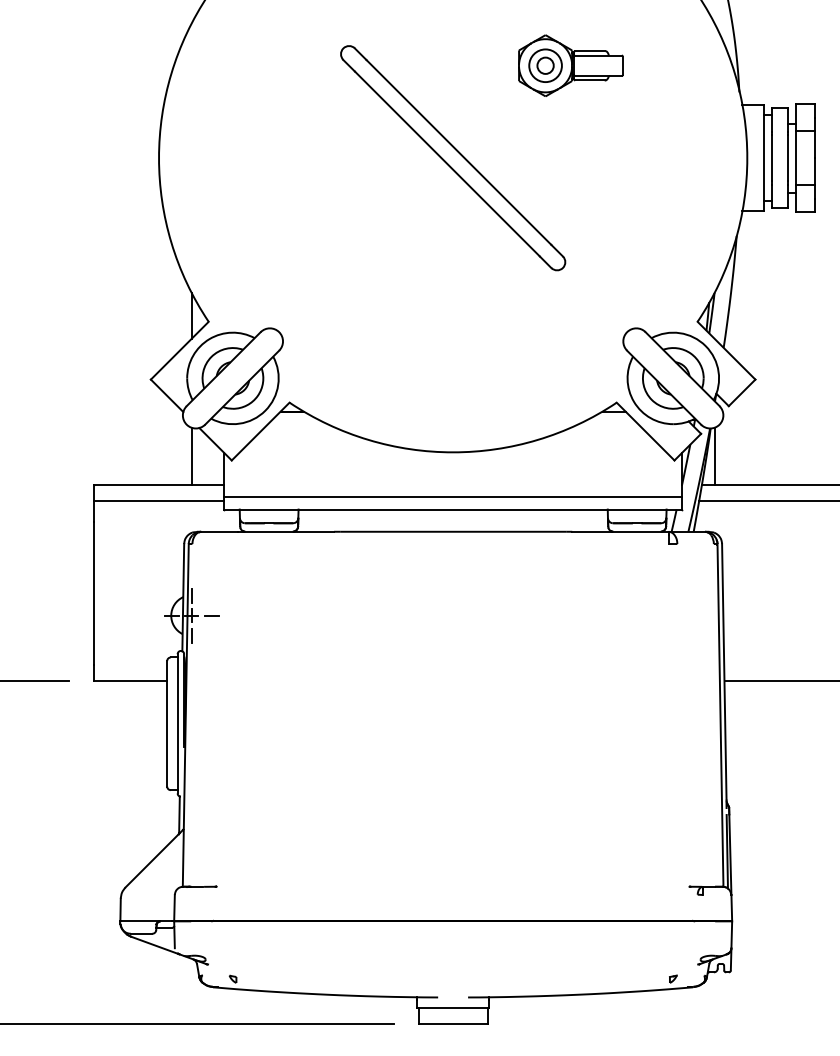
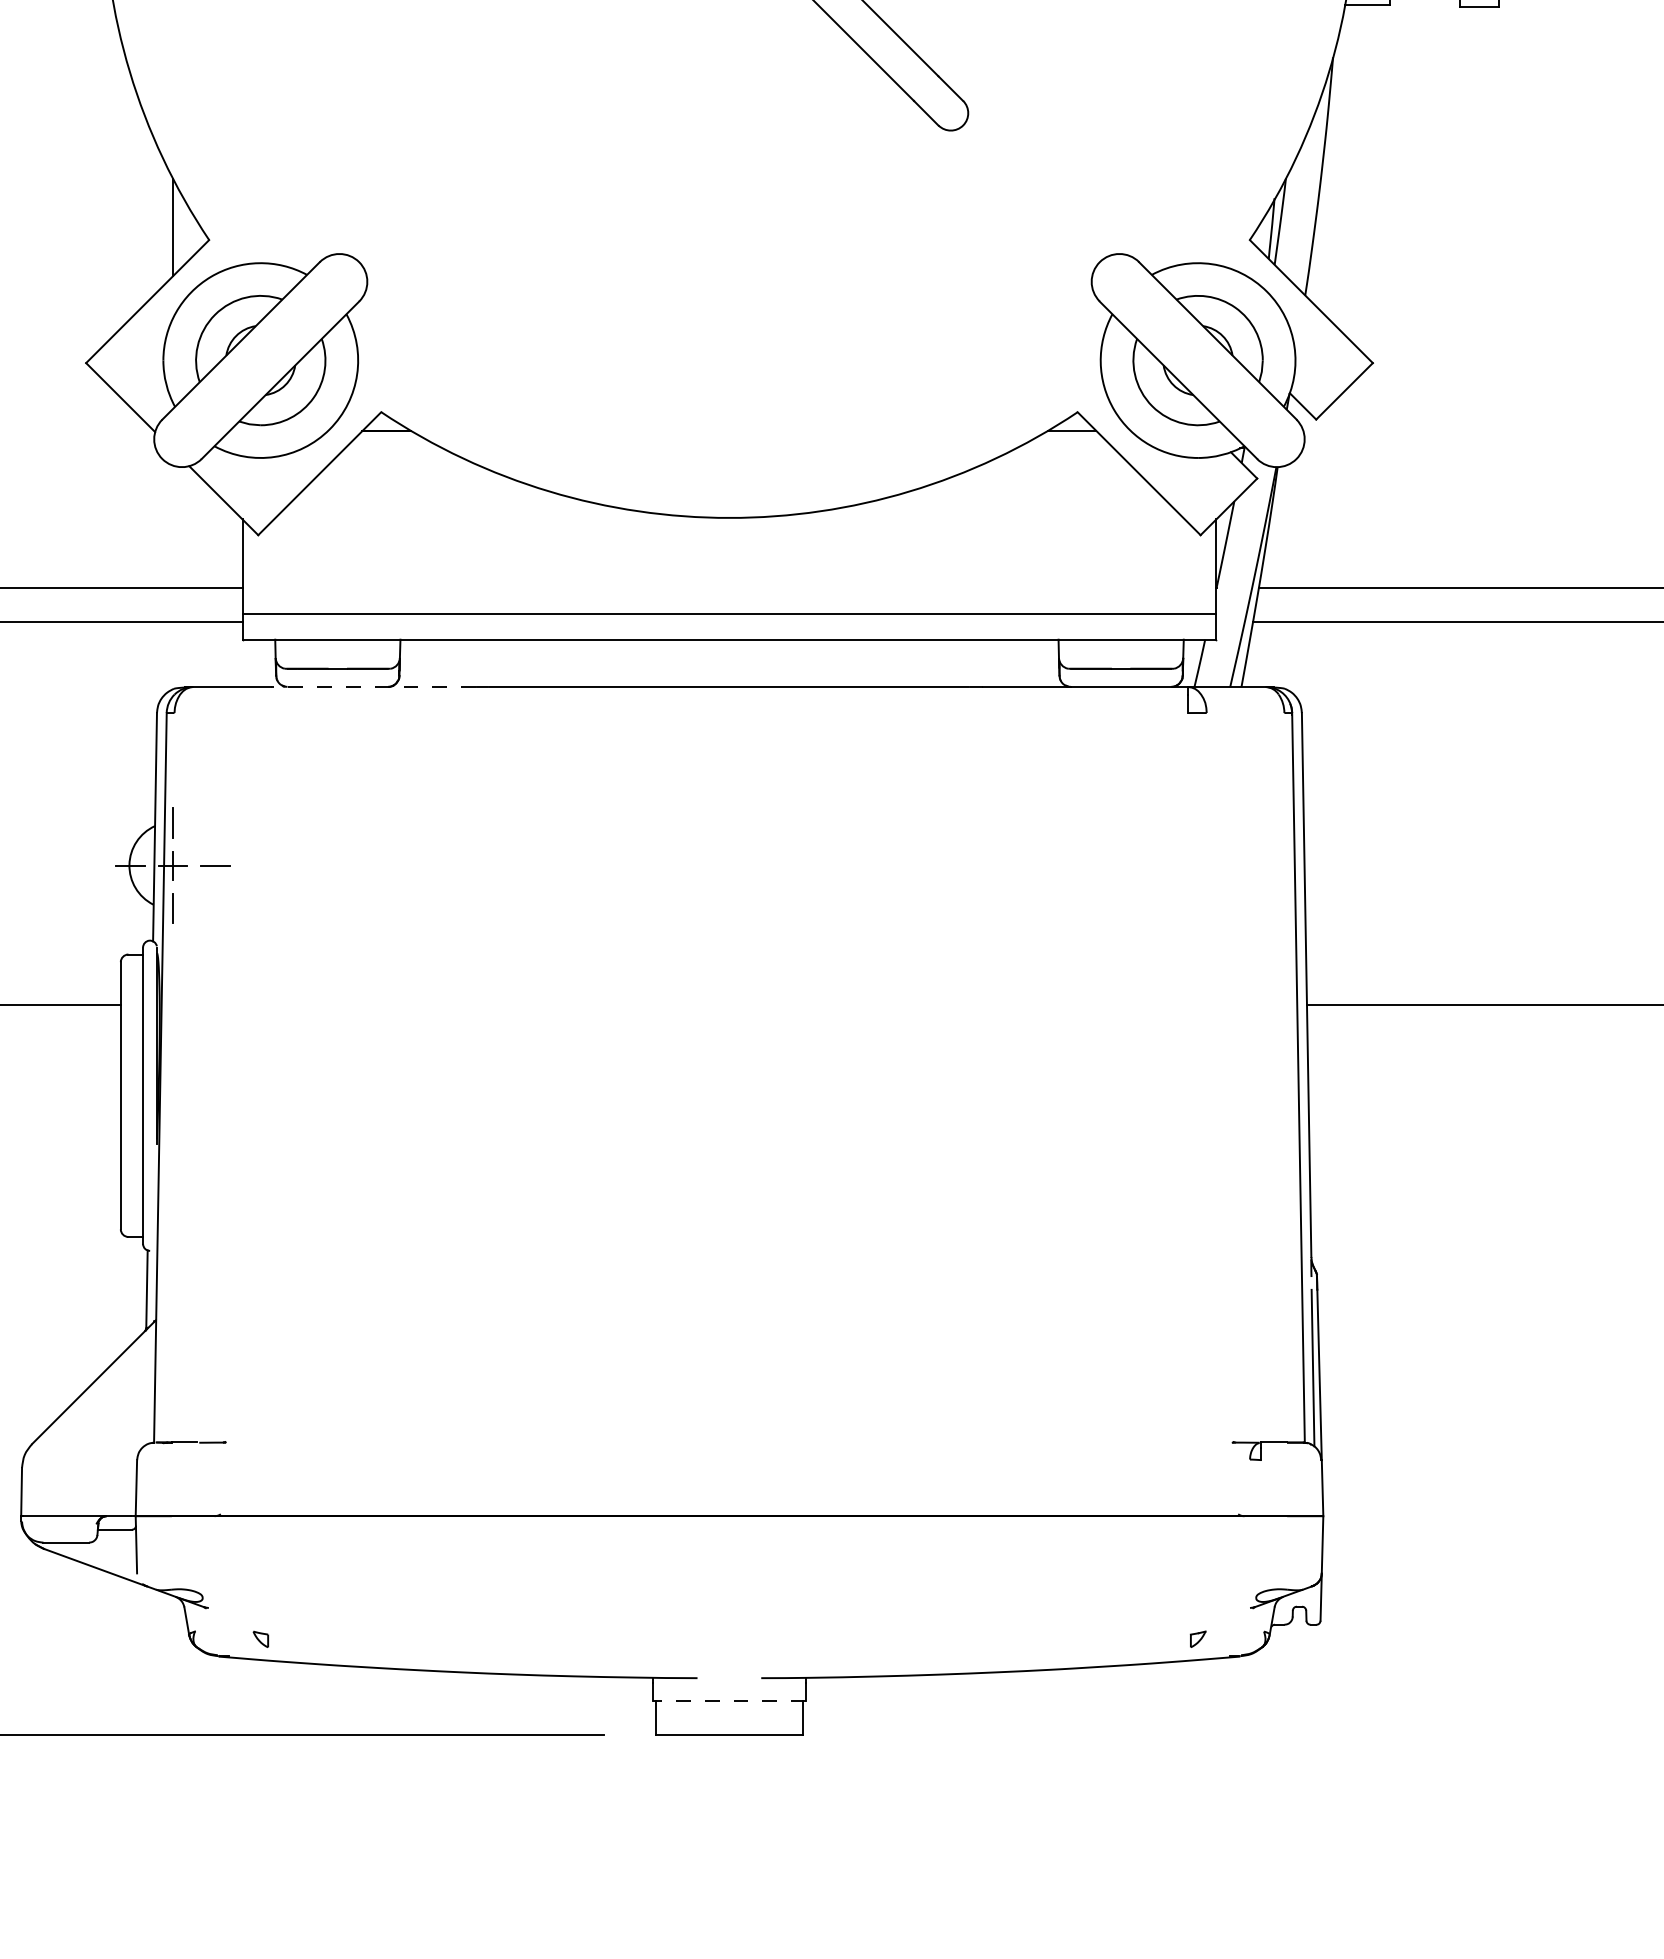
line: (191, 456) -> (172, 526), removed
line: (714, 456) -> (1285, 526), removed
line: (285, 531) -> (372, 686), solid -> dashed
line: (453, 1007) -> (730, 1699), solid -> dashed

